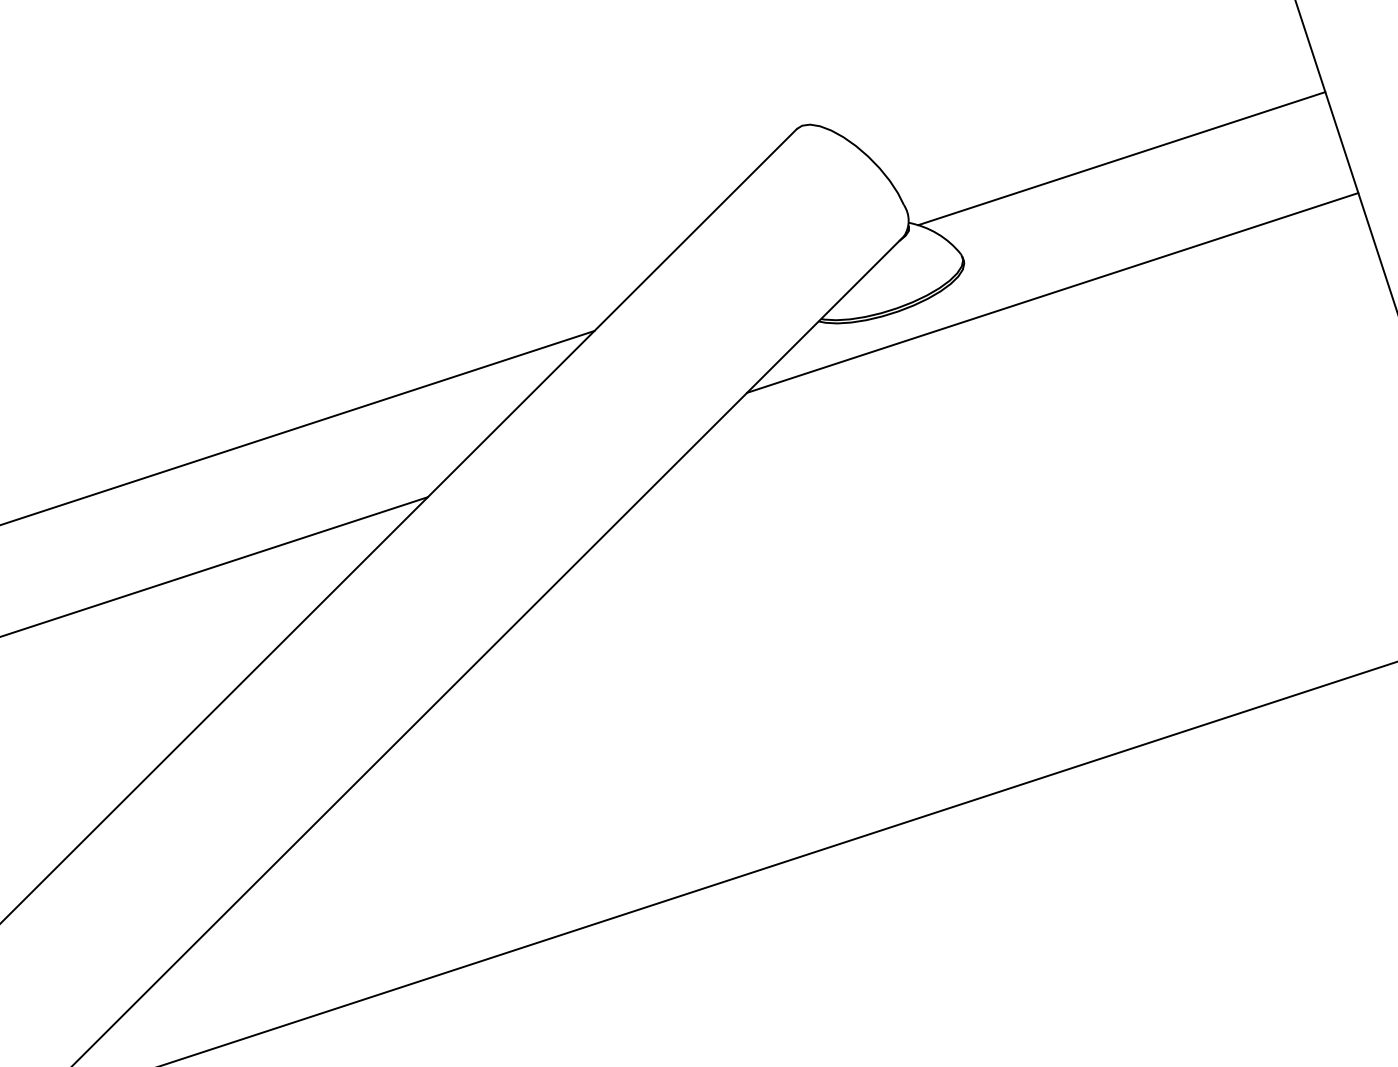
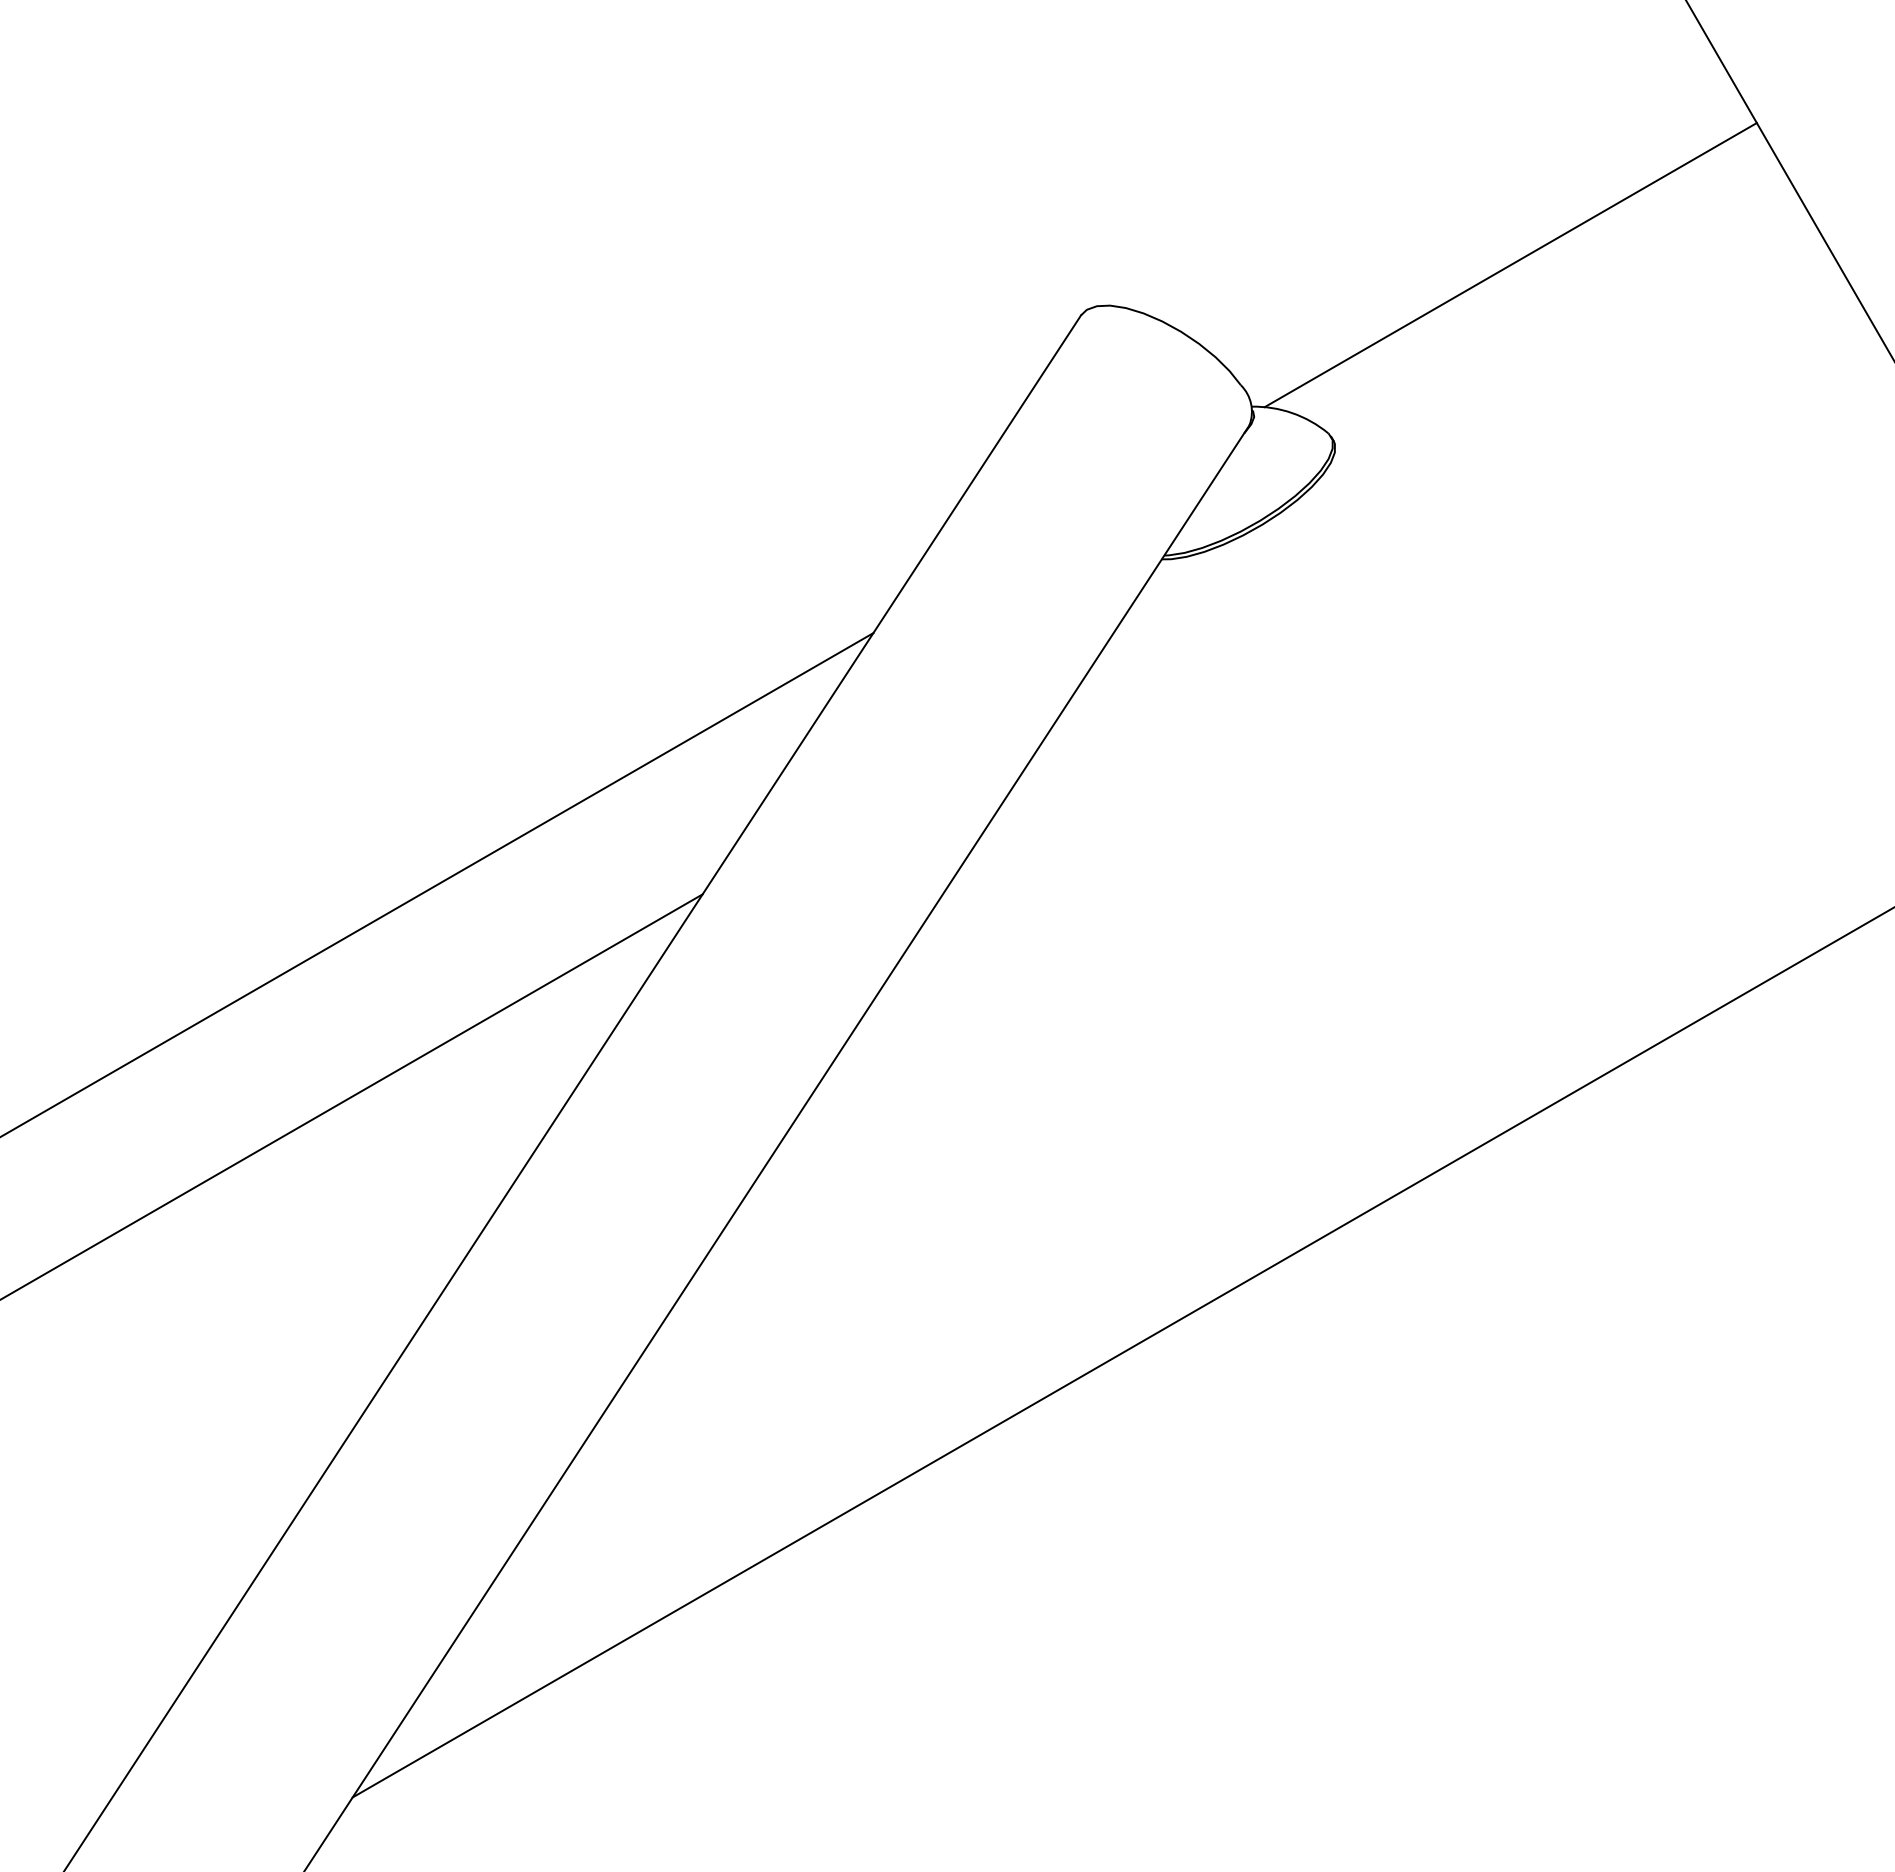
line: (1052, 293) -> (1457, 458), removed

